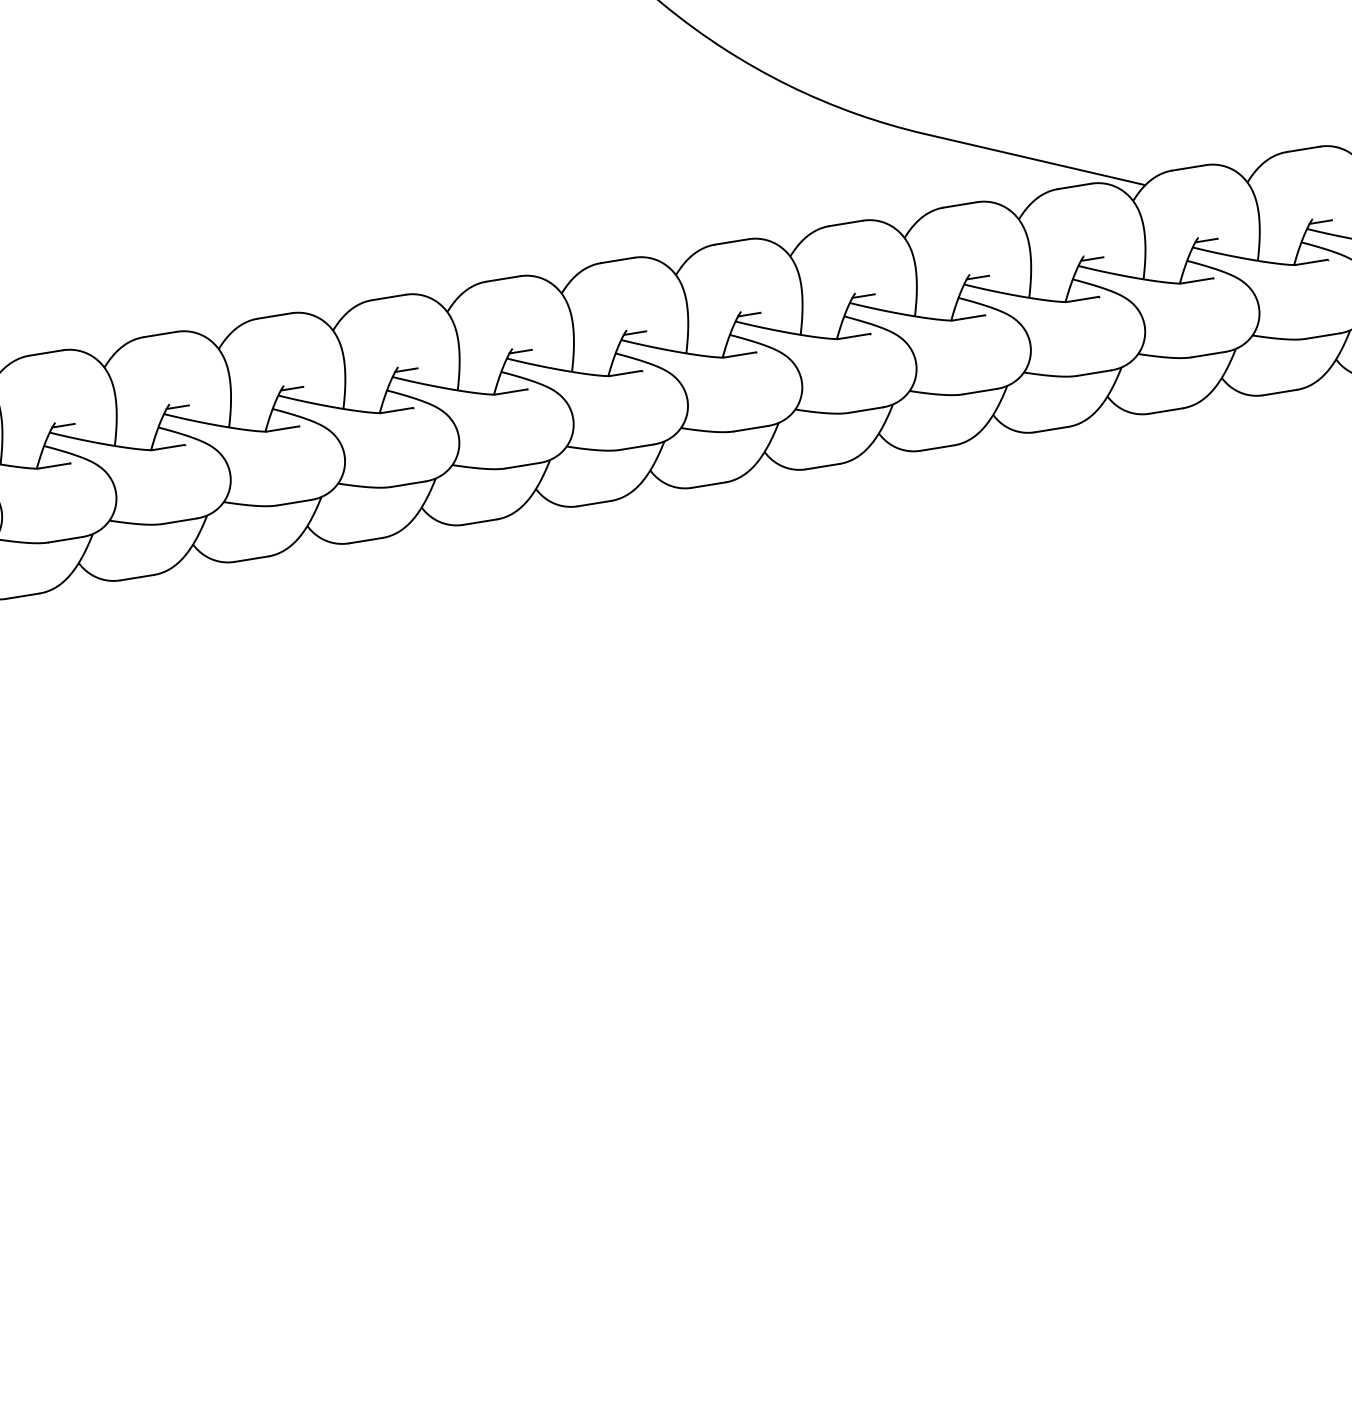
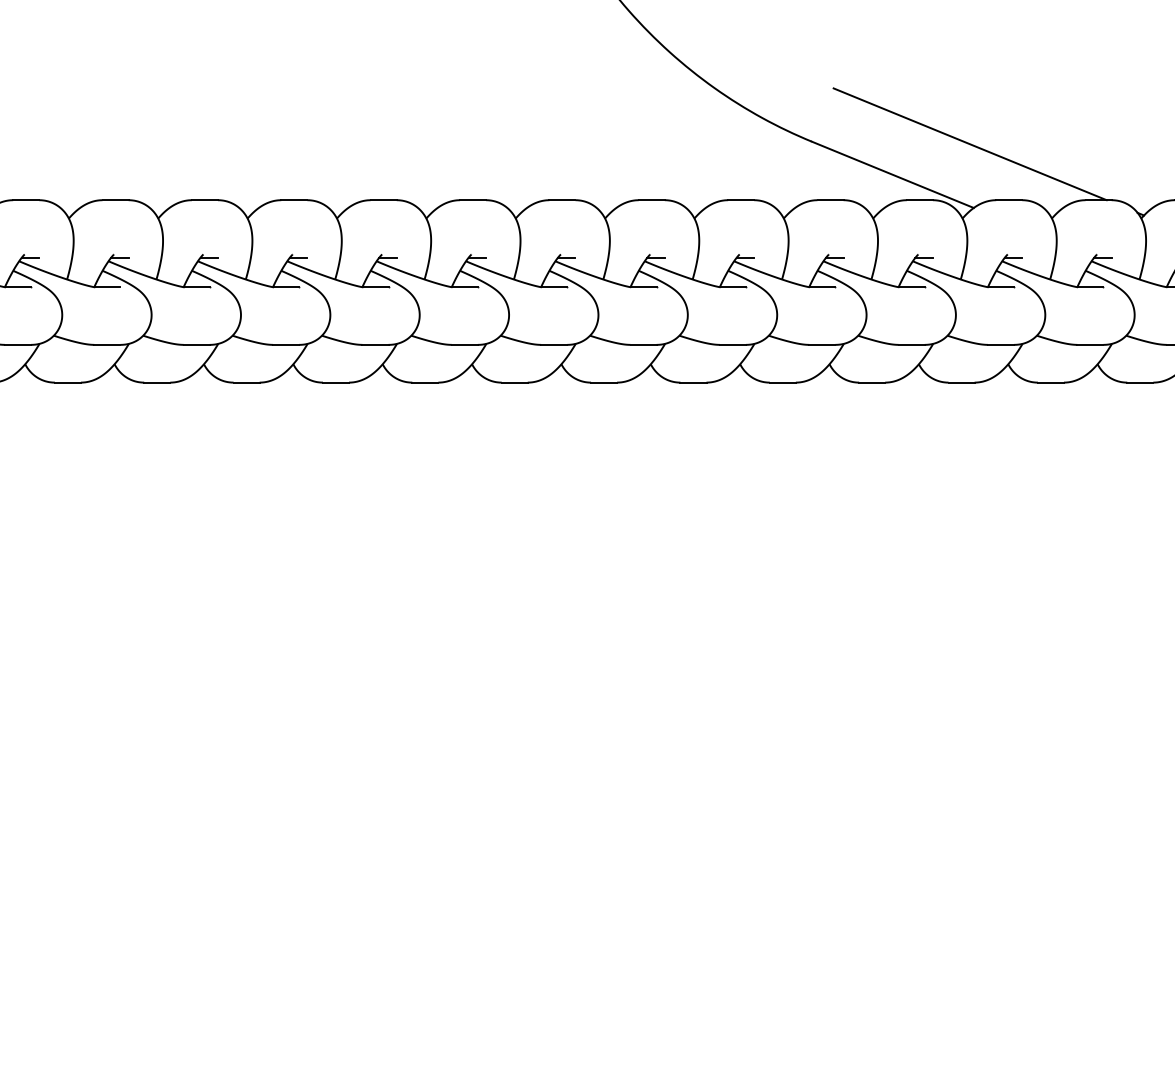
line: (1126, 104) -> (969, 144), added

